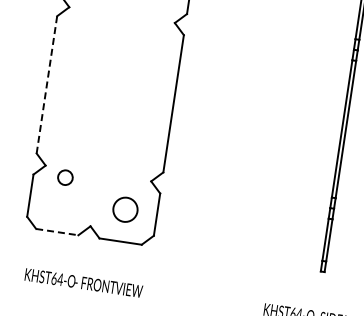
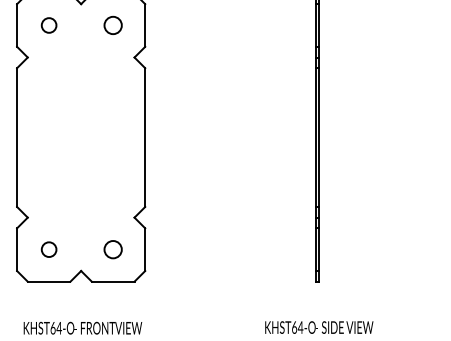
line: (47, 85) -> (17, 138), dashed -> solid
circle: (64, 177) -> (48, 249), moved
circle: (124, 209) -> (112, 249), size x0.71
line: (57, 231) -> (49, 281), dashed -> solid

